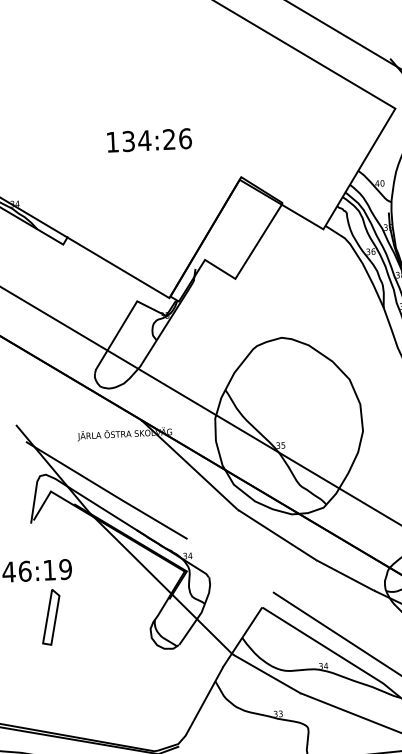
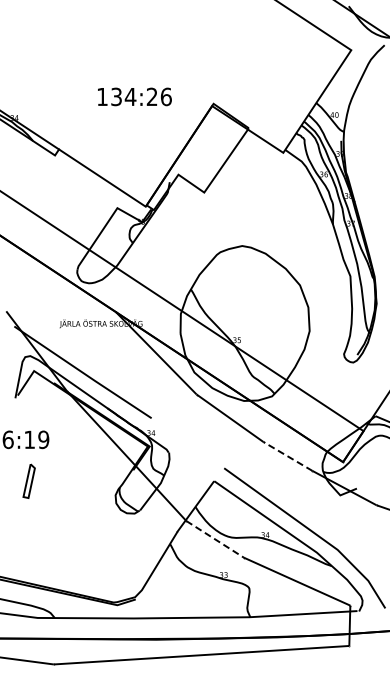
text: (149, 140) -> (134, 96), moved
line: (344, 575) -> (287, 456), solid -> dashed
part: (51, 617) -> (29, 481), size x0.7
line: (266, 673) -> (215, 539), solid -> dashed

